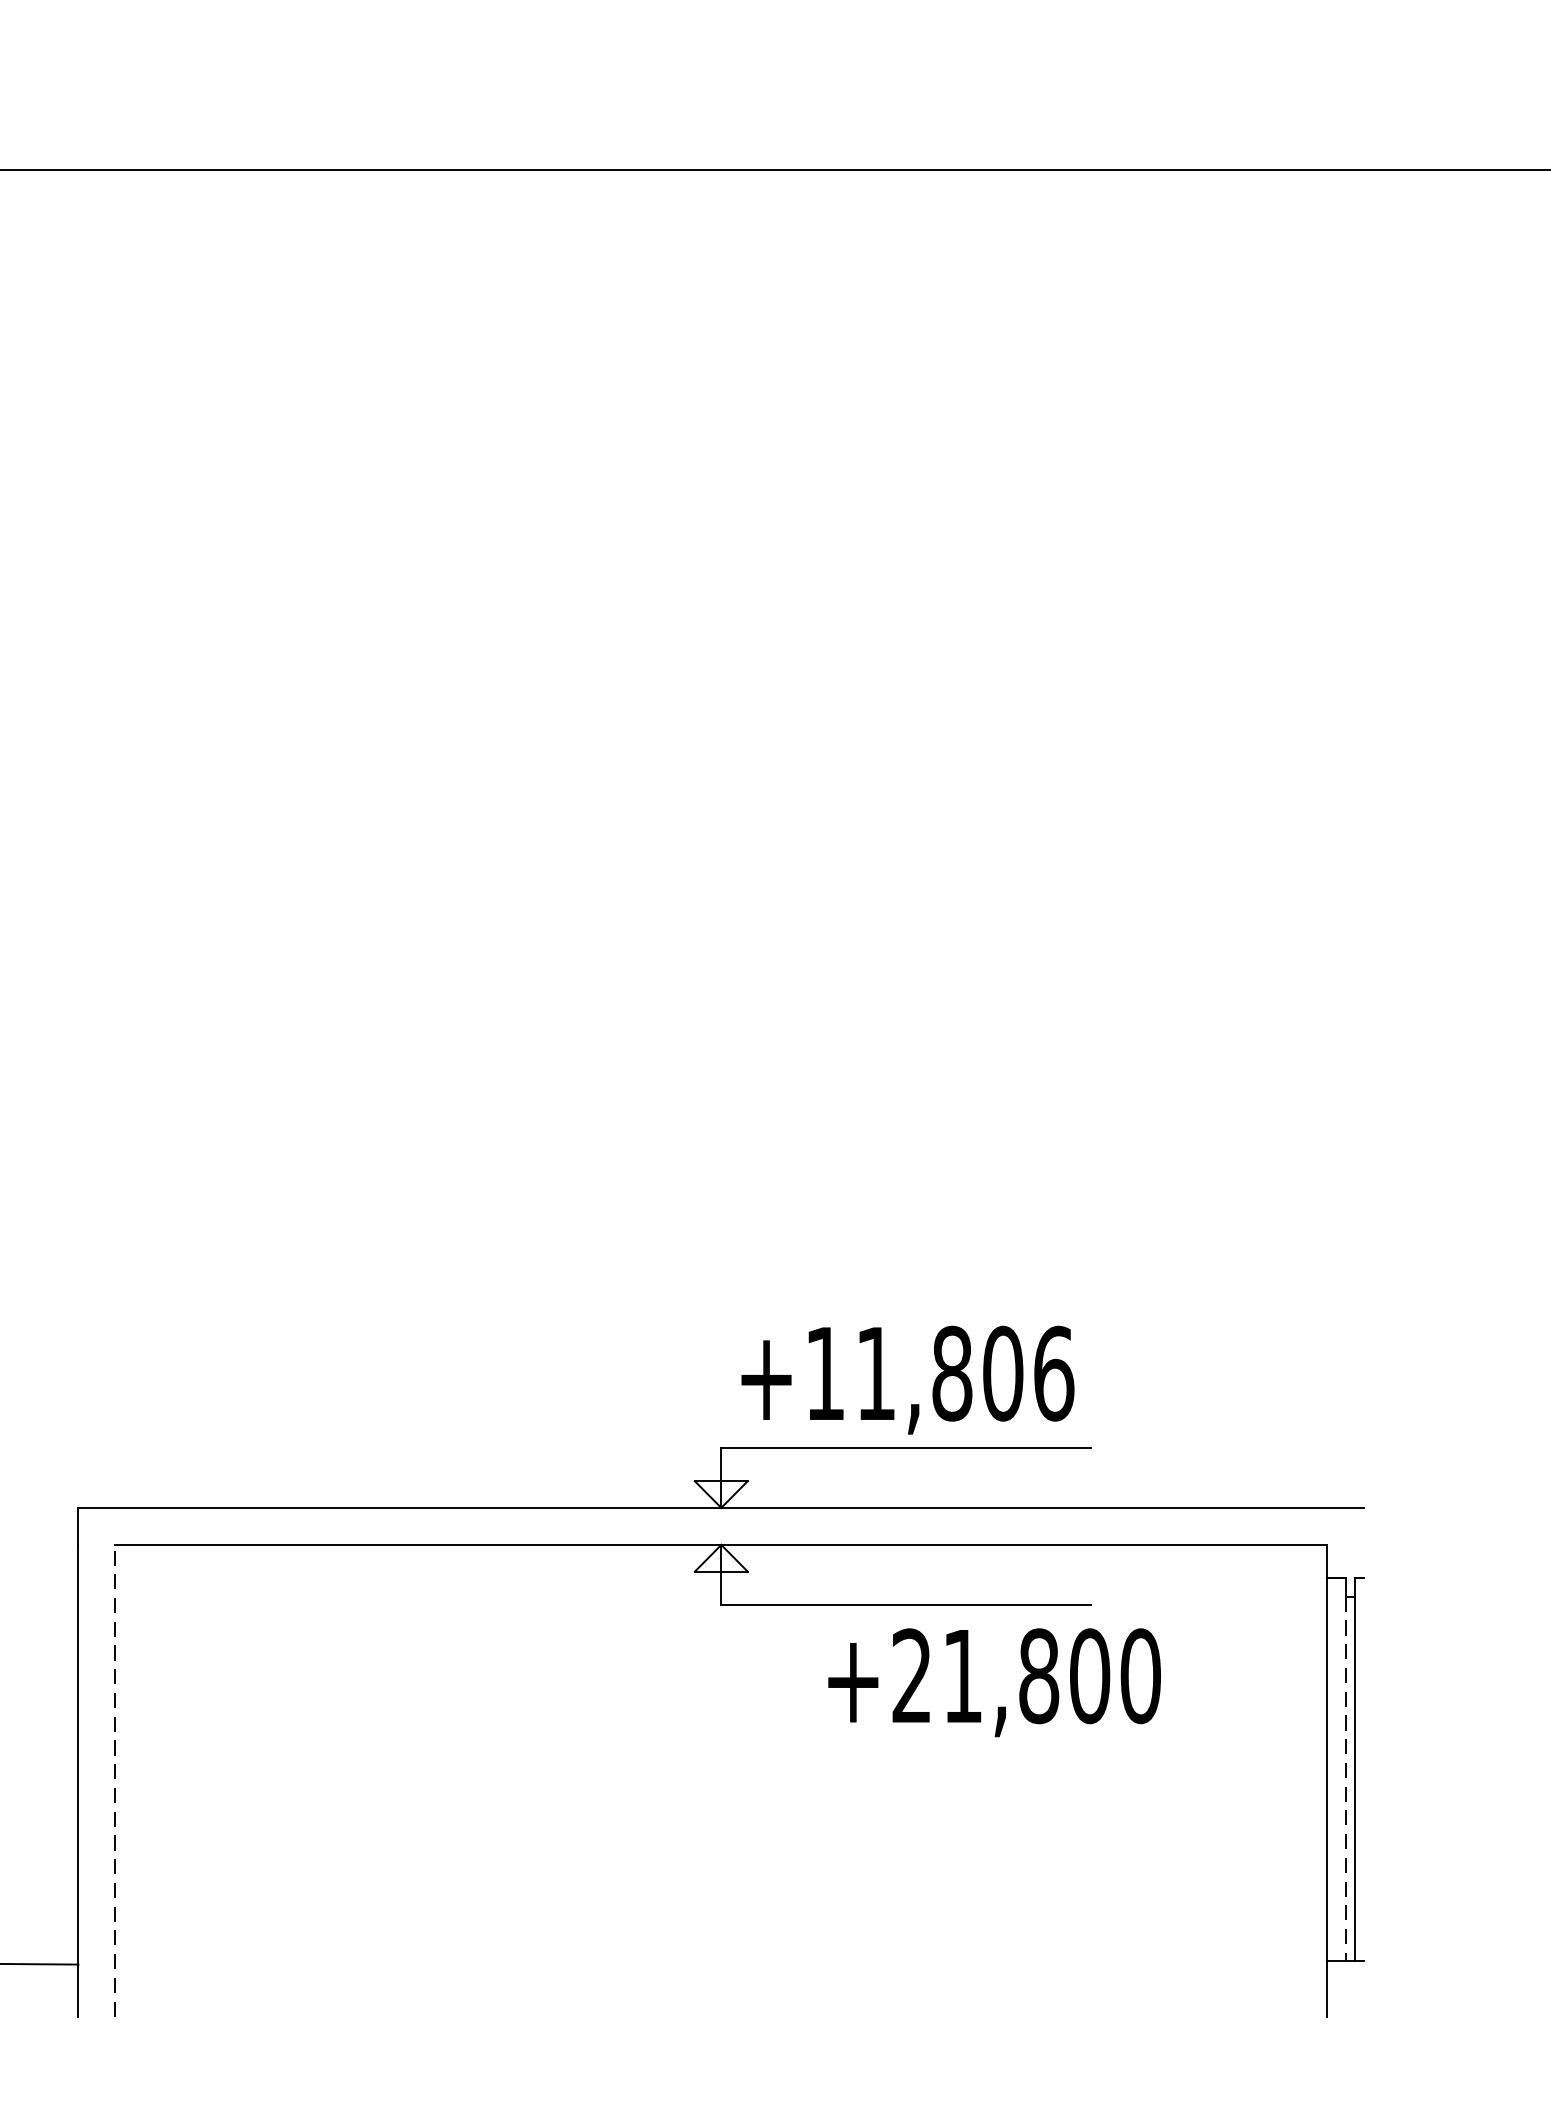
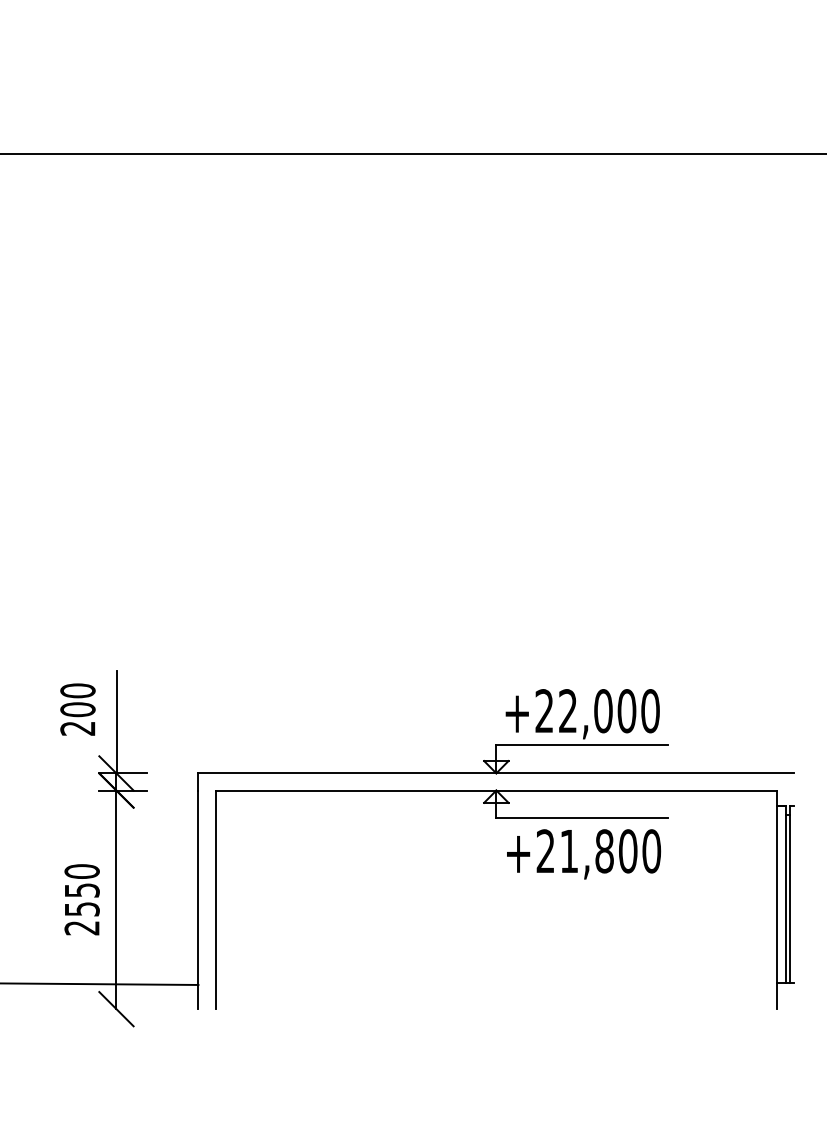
text: (939, 1374) -> (597, 711), +11,806 -> +22,000
text: (995, 1683) -> (584, 854), moved
line: (115, 1780) -> (215, 899), dashed -> solid
line: (1345, 1780) -> (785, 899), dashed -> solid

